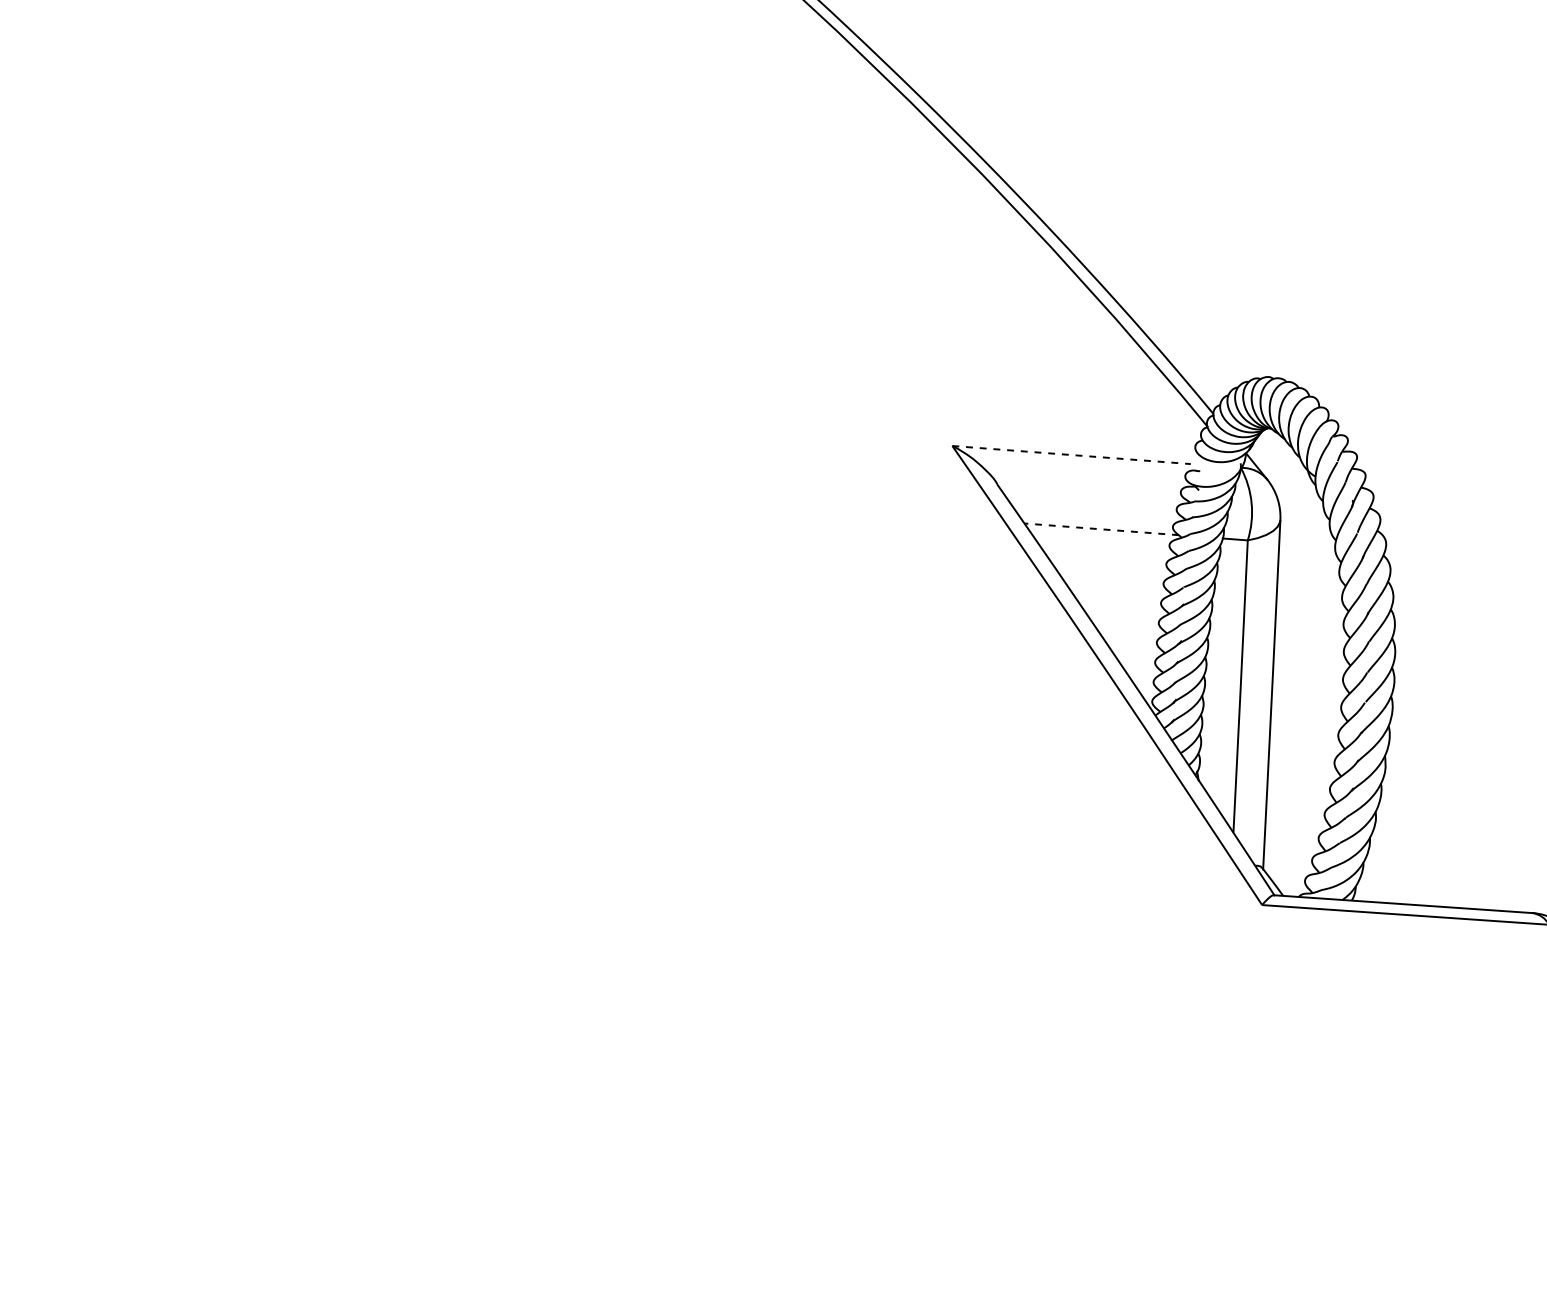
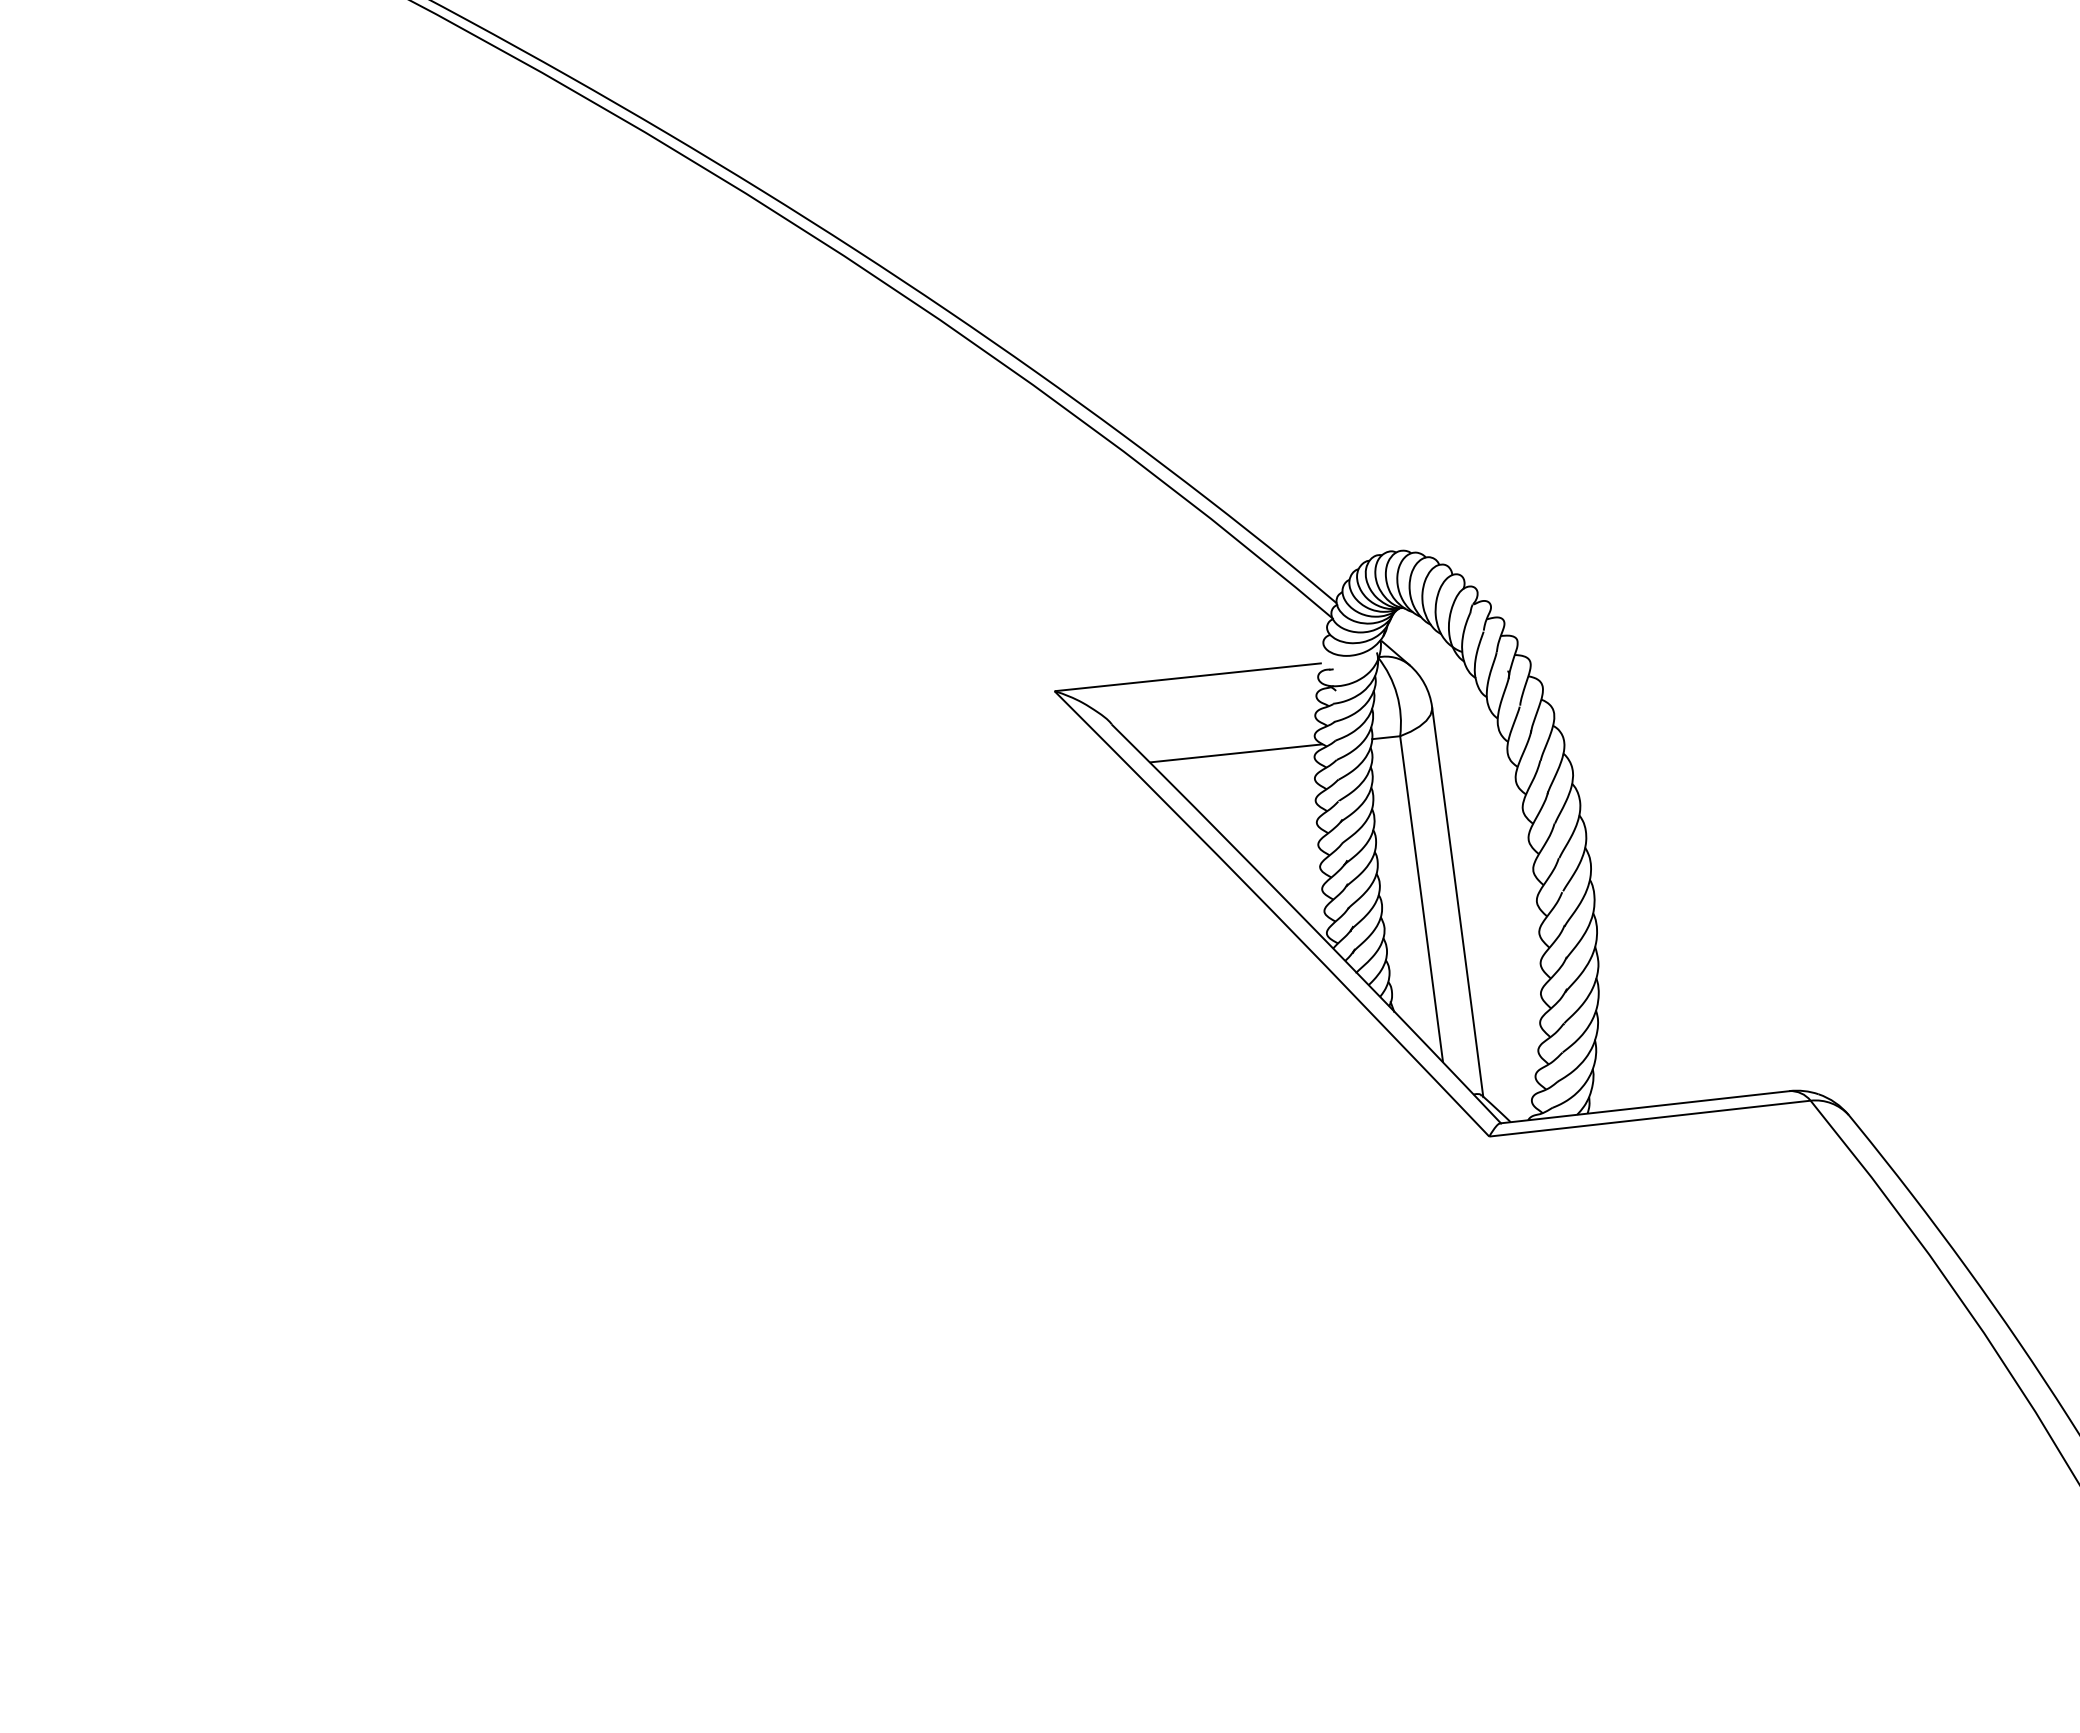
line: (1071, 455) -> (1188, 677), dashed -> solid
line: (1102, 529) -> (1237, 753), dashed -> solid

